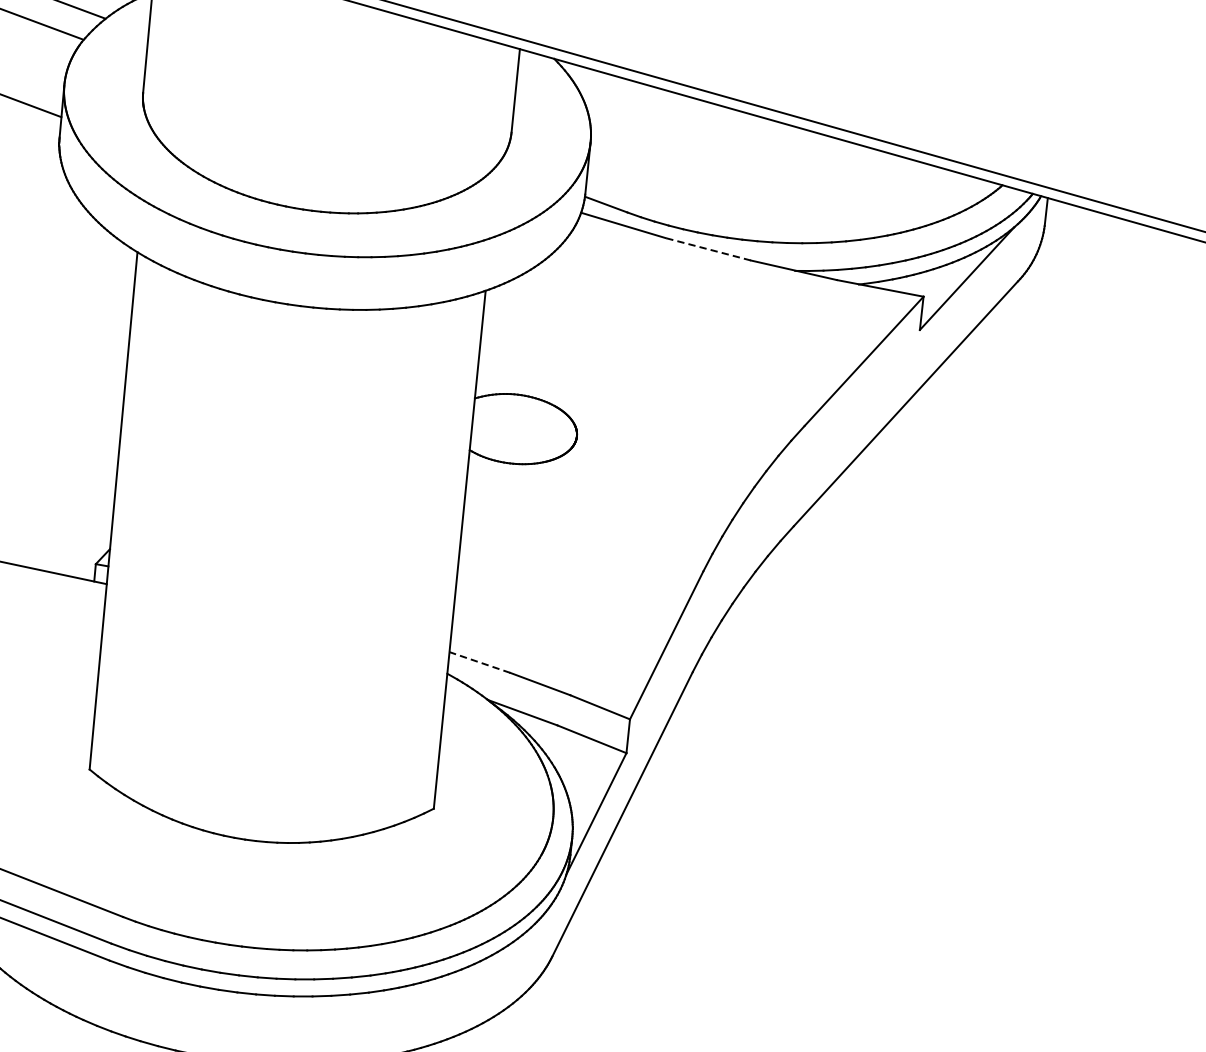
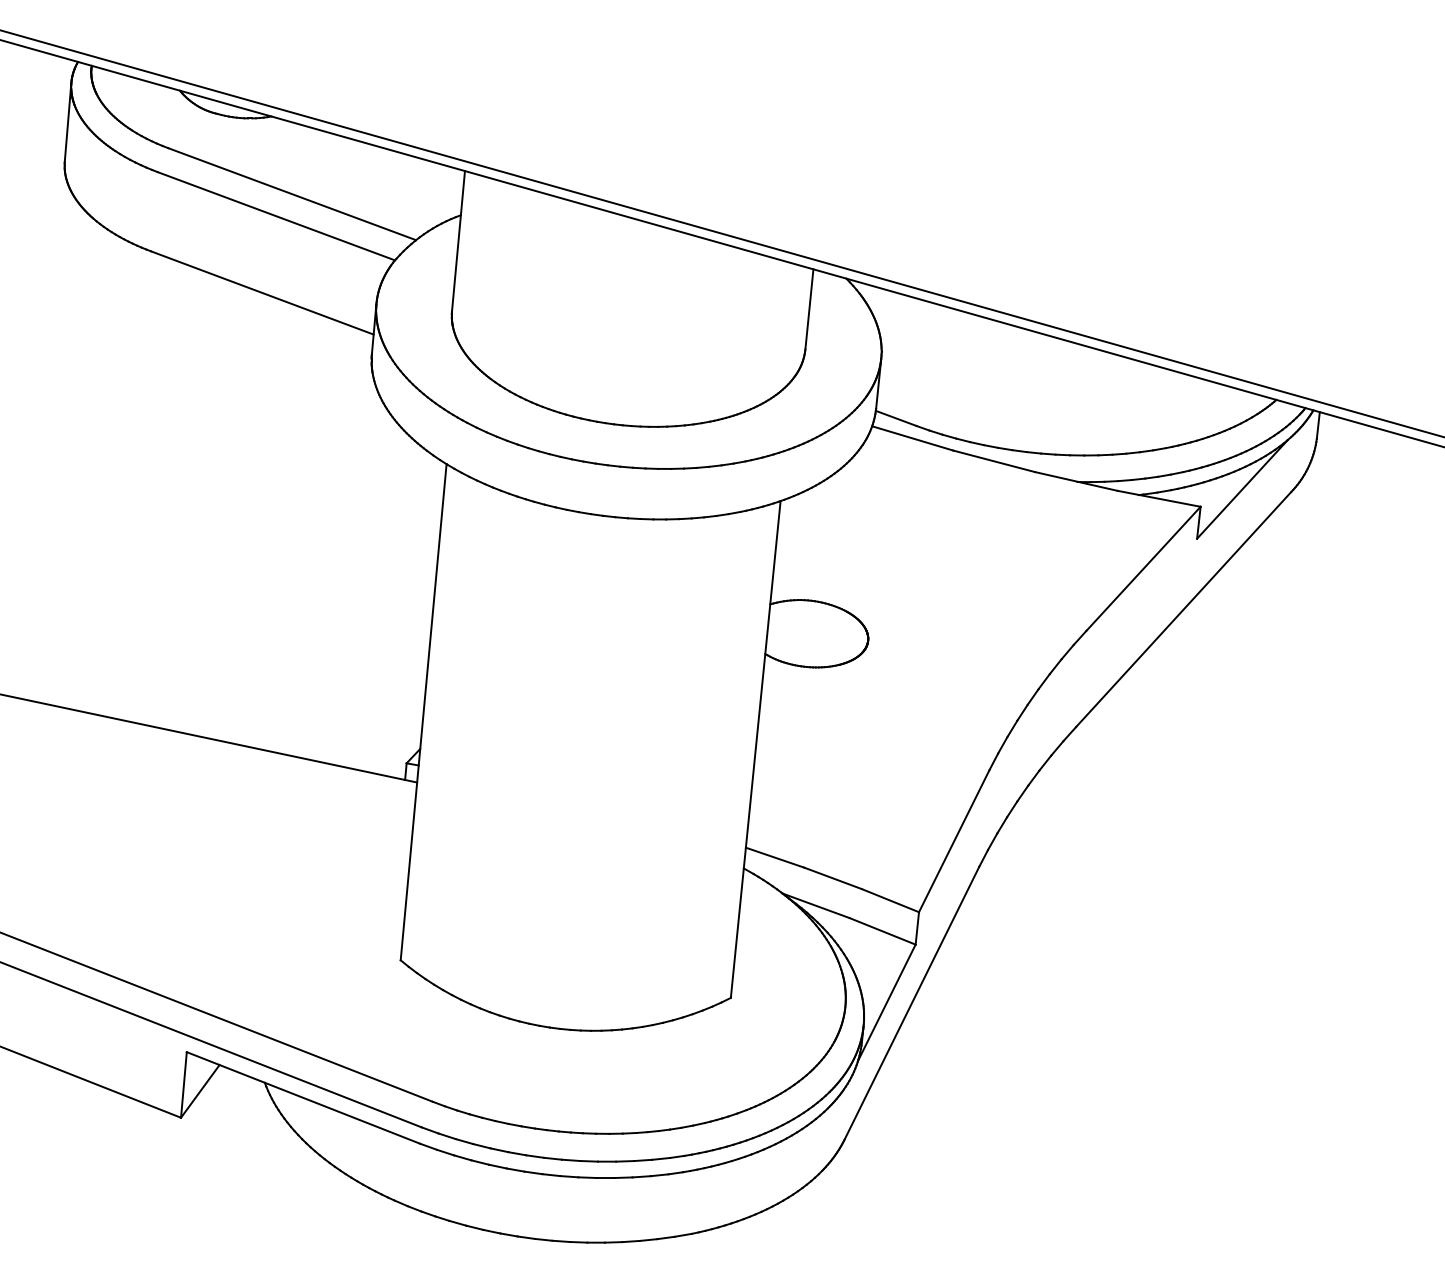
line: (707, 249) -> (993, 461), dashed -> solid
line: (480, 662) -> (775, 857), dashed -> solid

